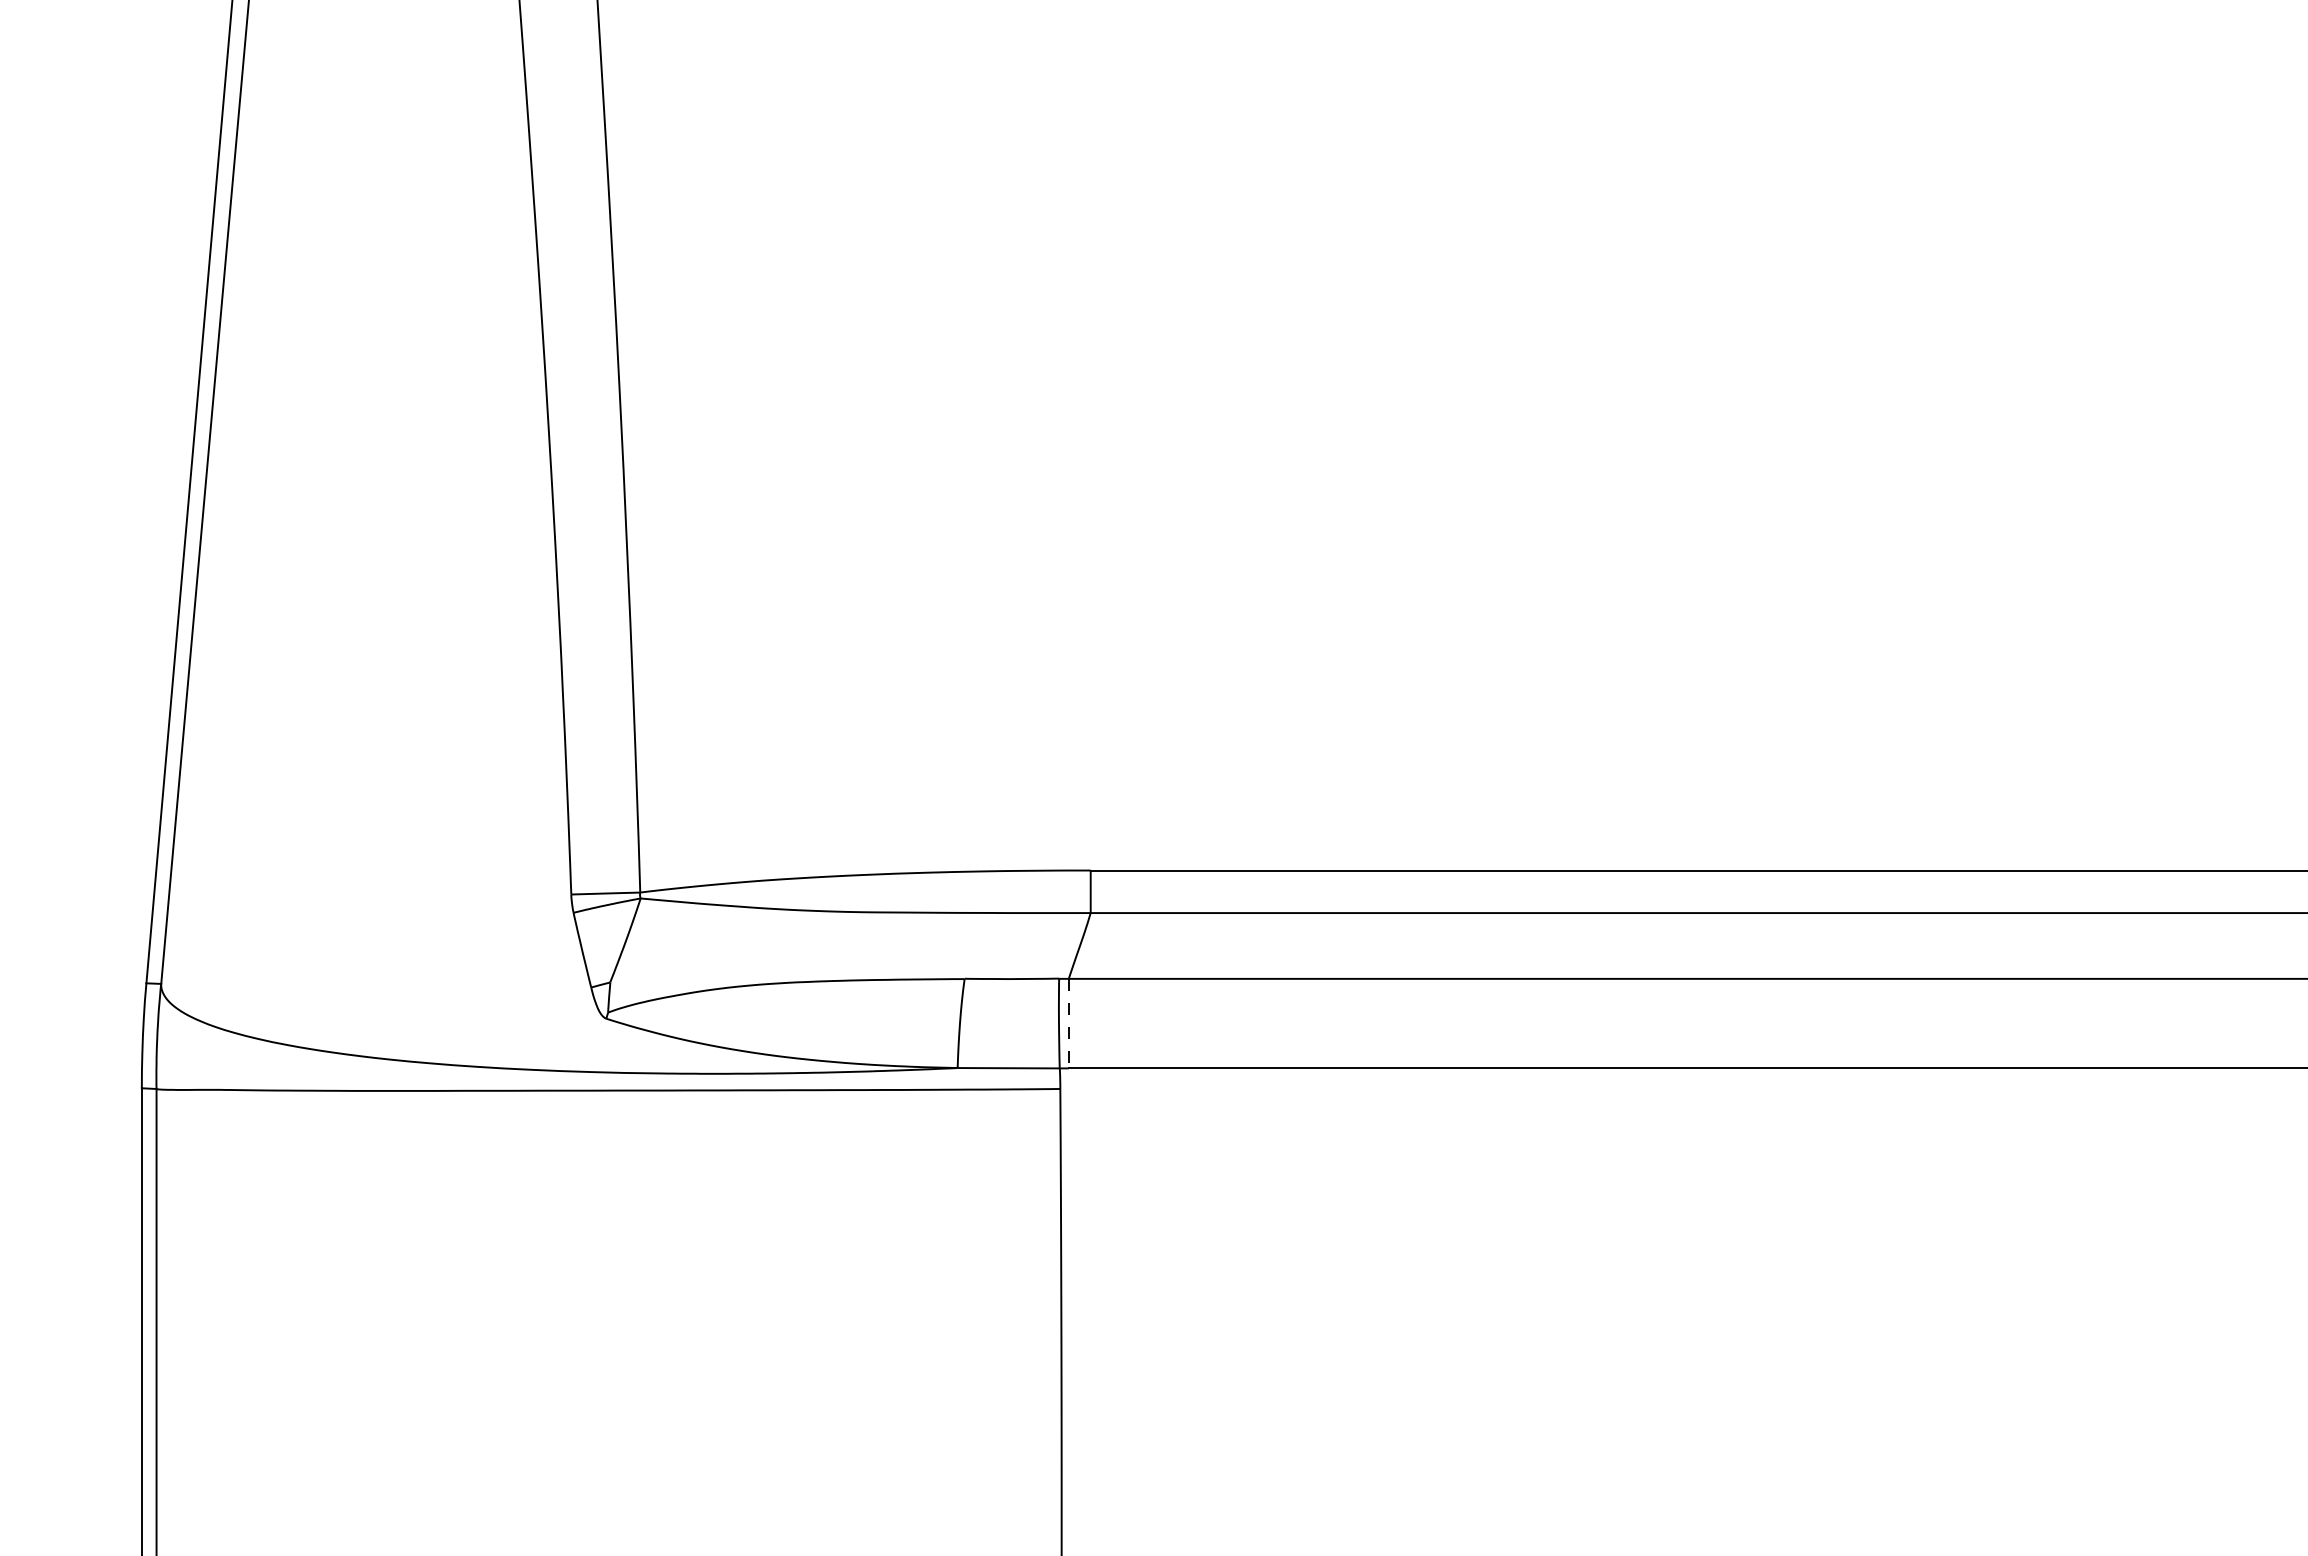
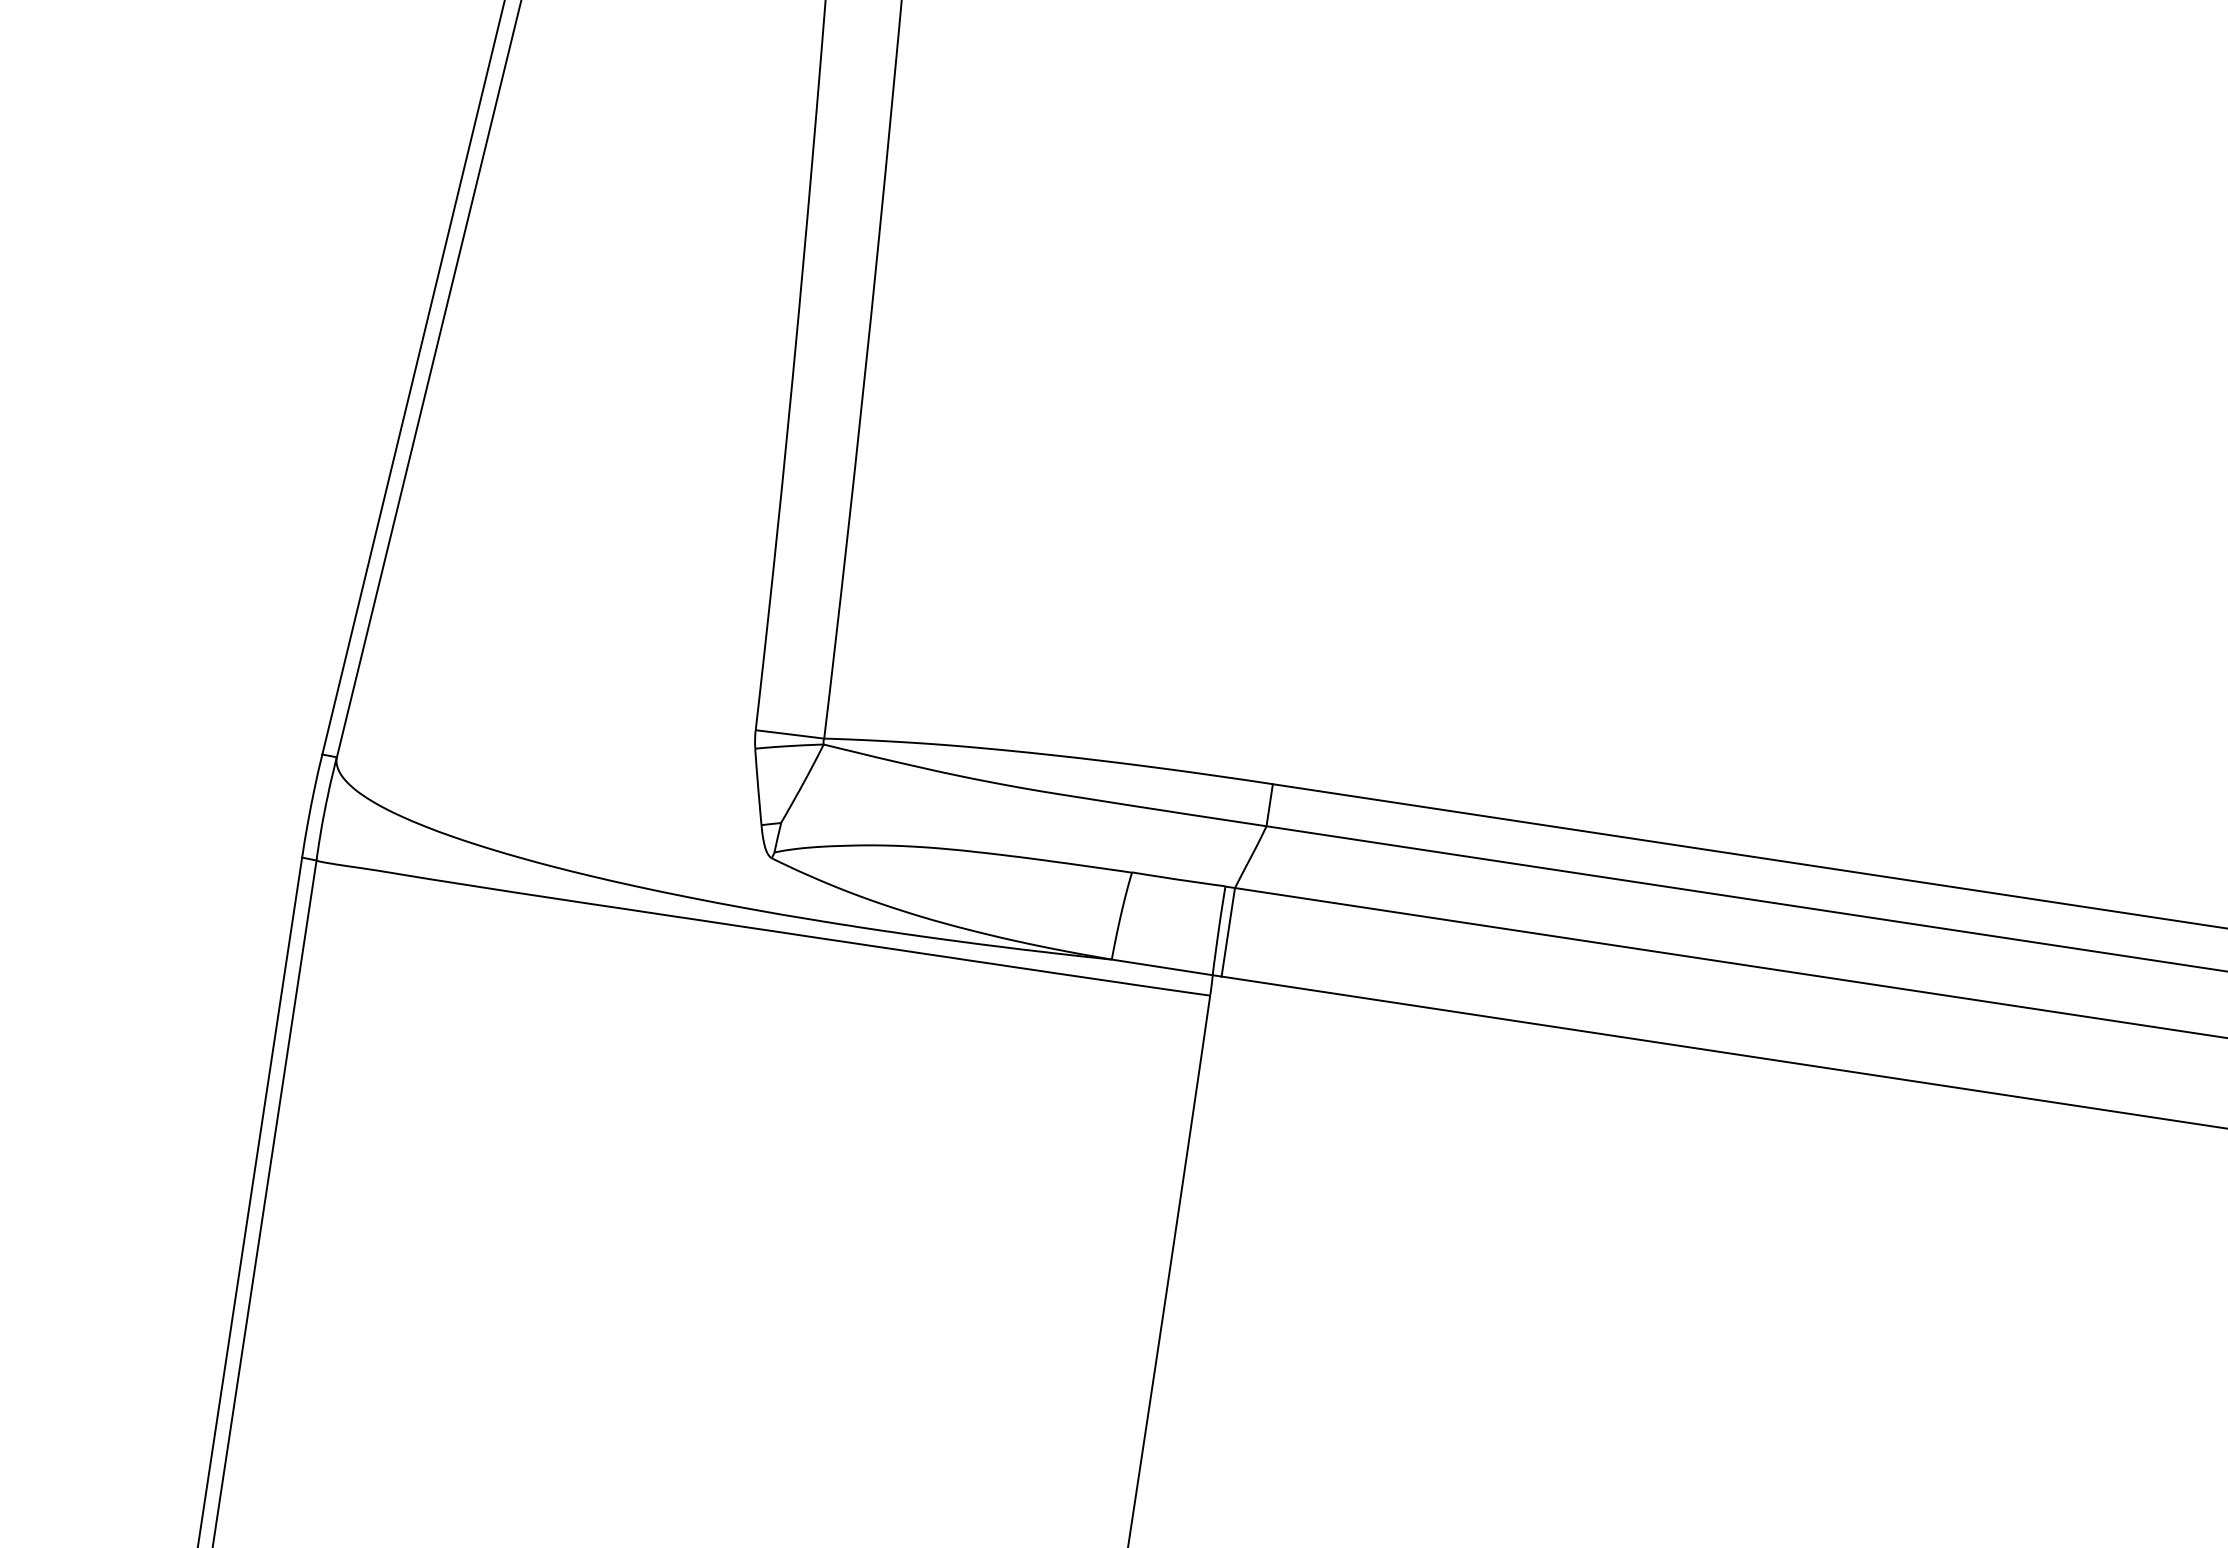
line: (1068, 1023) -> (1228, 932), dashed -> solid

